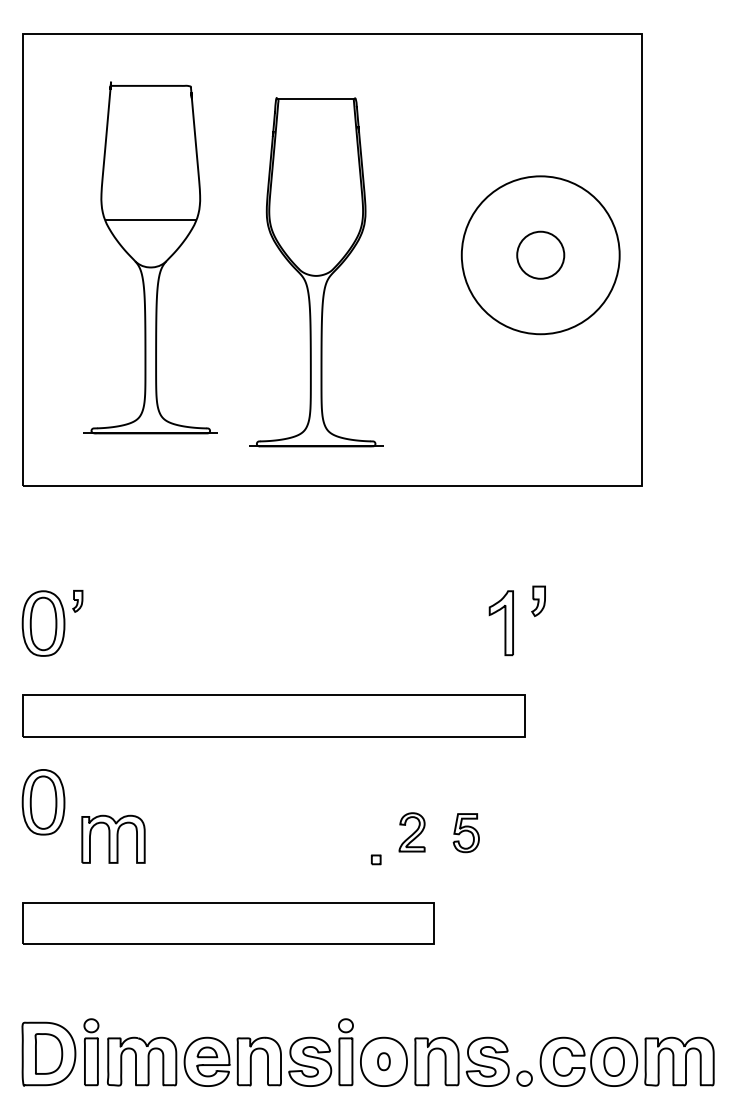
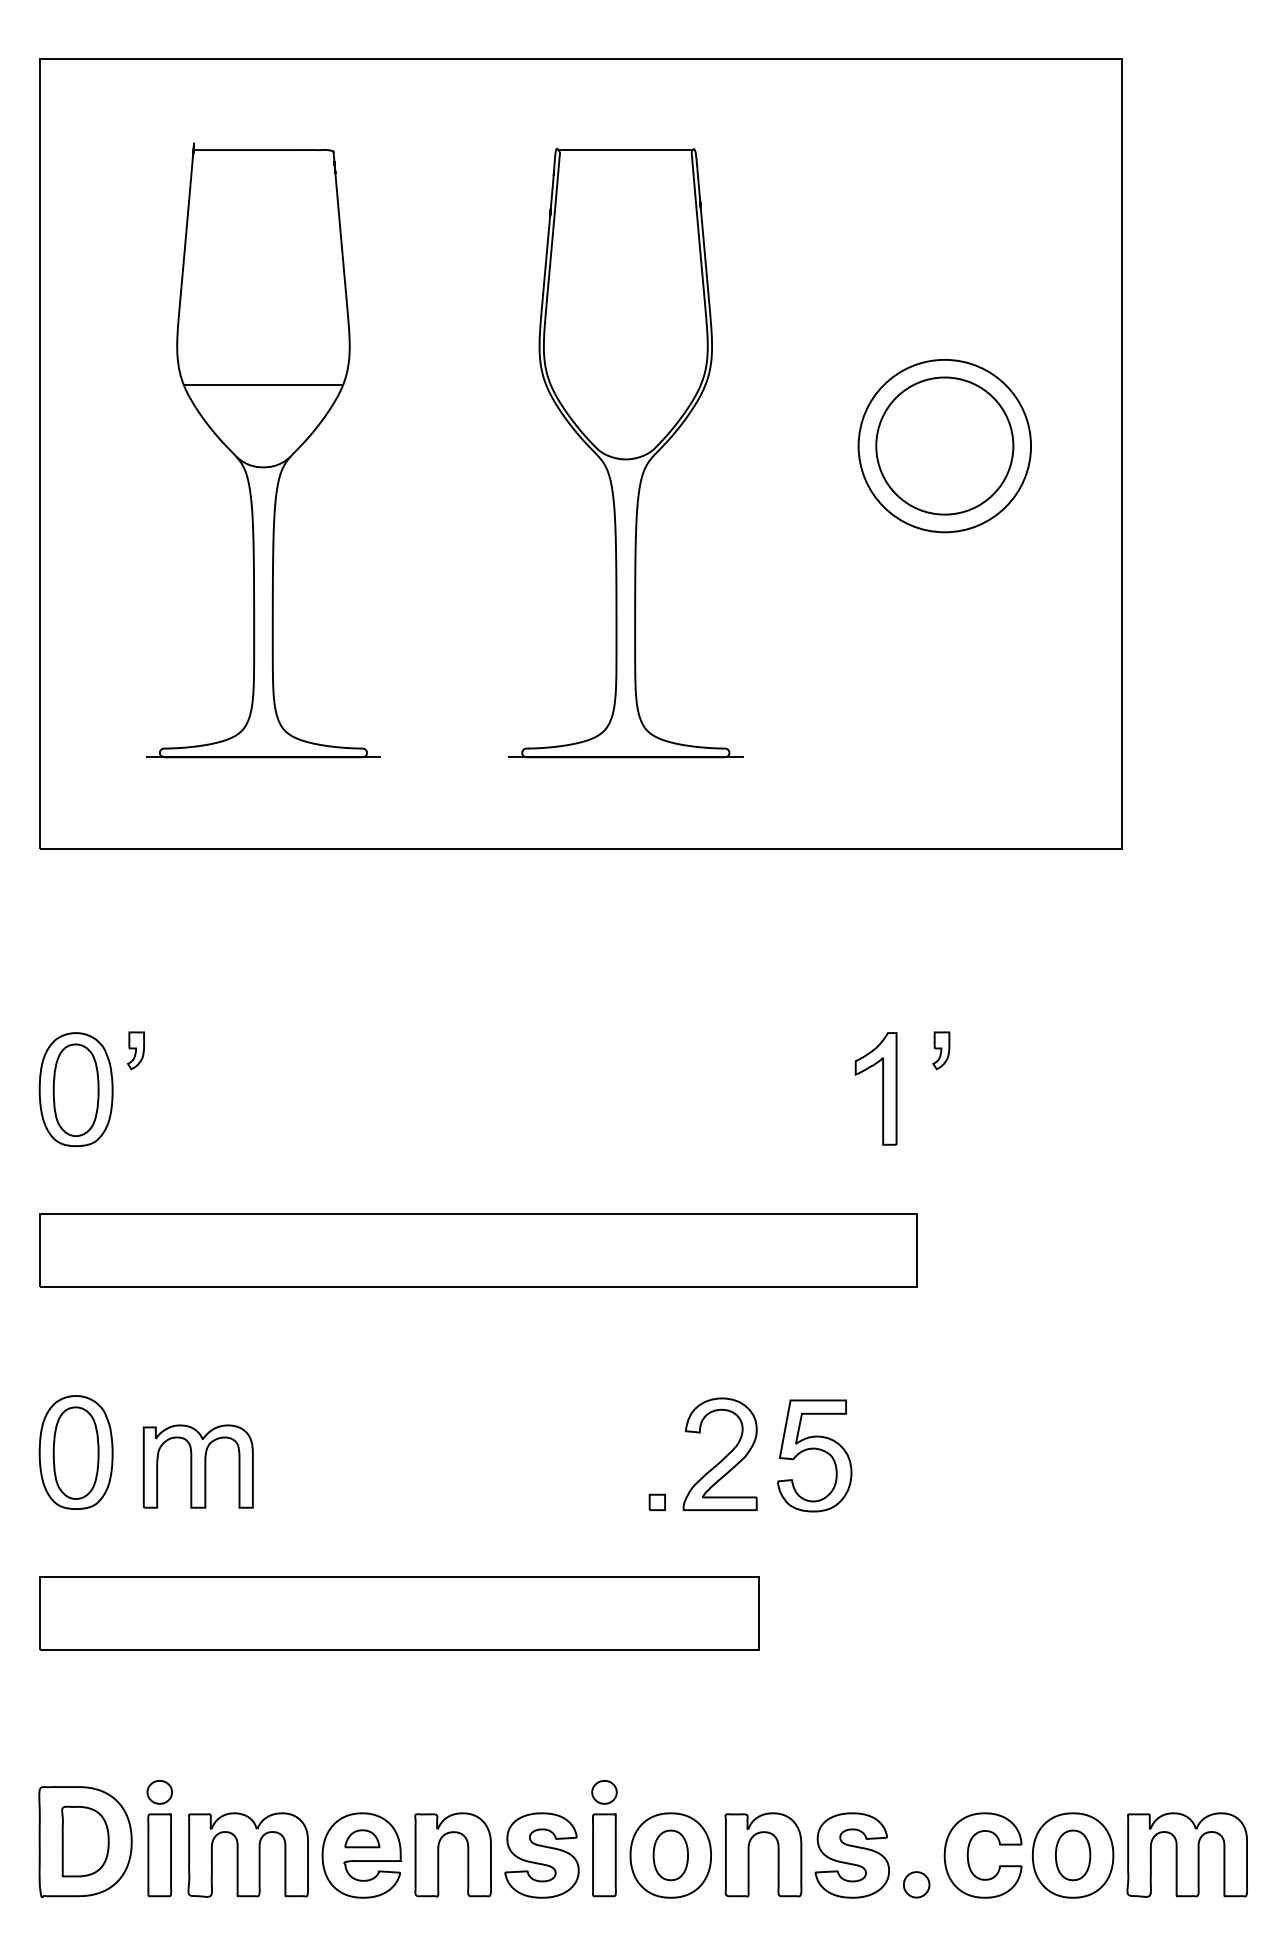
circle: (540, 254) -> (944, 444), size x0.62
circle: (540, 255) -> (944, 446), size x1.67
part: (316, 272) -> (626, 453), moved
part: (538, 601) -> (940, 1051), size x0.71
part: (43, 802) -> (76, 1452), moved
part: (411, 832) -> (719, 1454), size x1.67
part: (466, 832) -> (815, 1454), size x1.67
part: (383, 1061) -> (670, 1854), size x1.67

